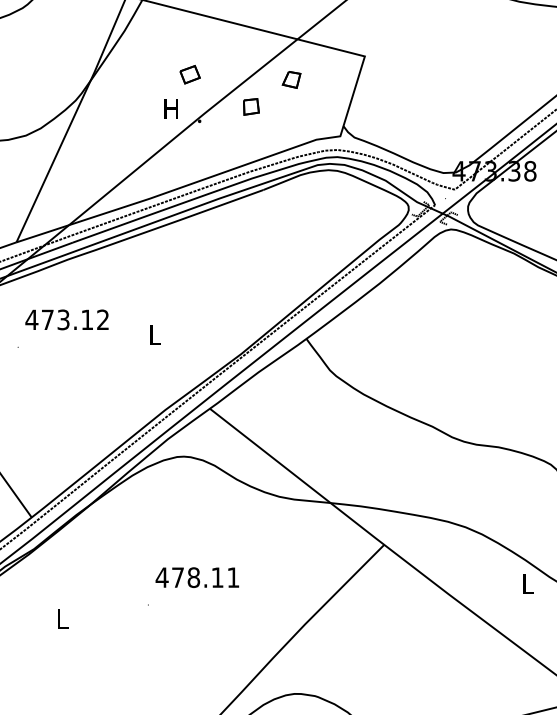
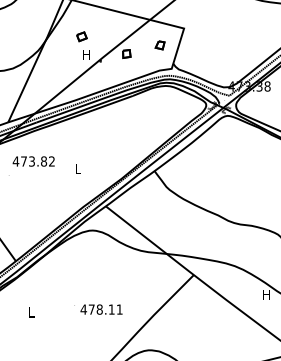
part: (189, 74) -> (81, 36), moved
part: (290, 80) -> (159, 45), moved
text: (88, 319) -> (44, 161), 473.12 -> 473.82
text: (197, 577) -> (101, 309), moved
text: (528, 583) -> (266, 294), L -> H

